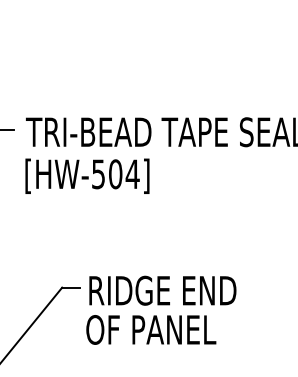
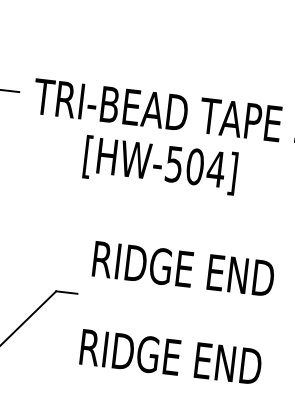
text: (87, 175) -> (160, 164), moved
text: (162, 290) -> (183, 268), moved
text: (160, 329) -> (170, 356), OF PANEL -> RIDGE END

